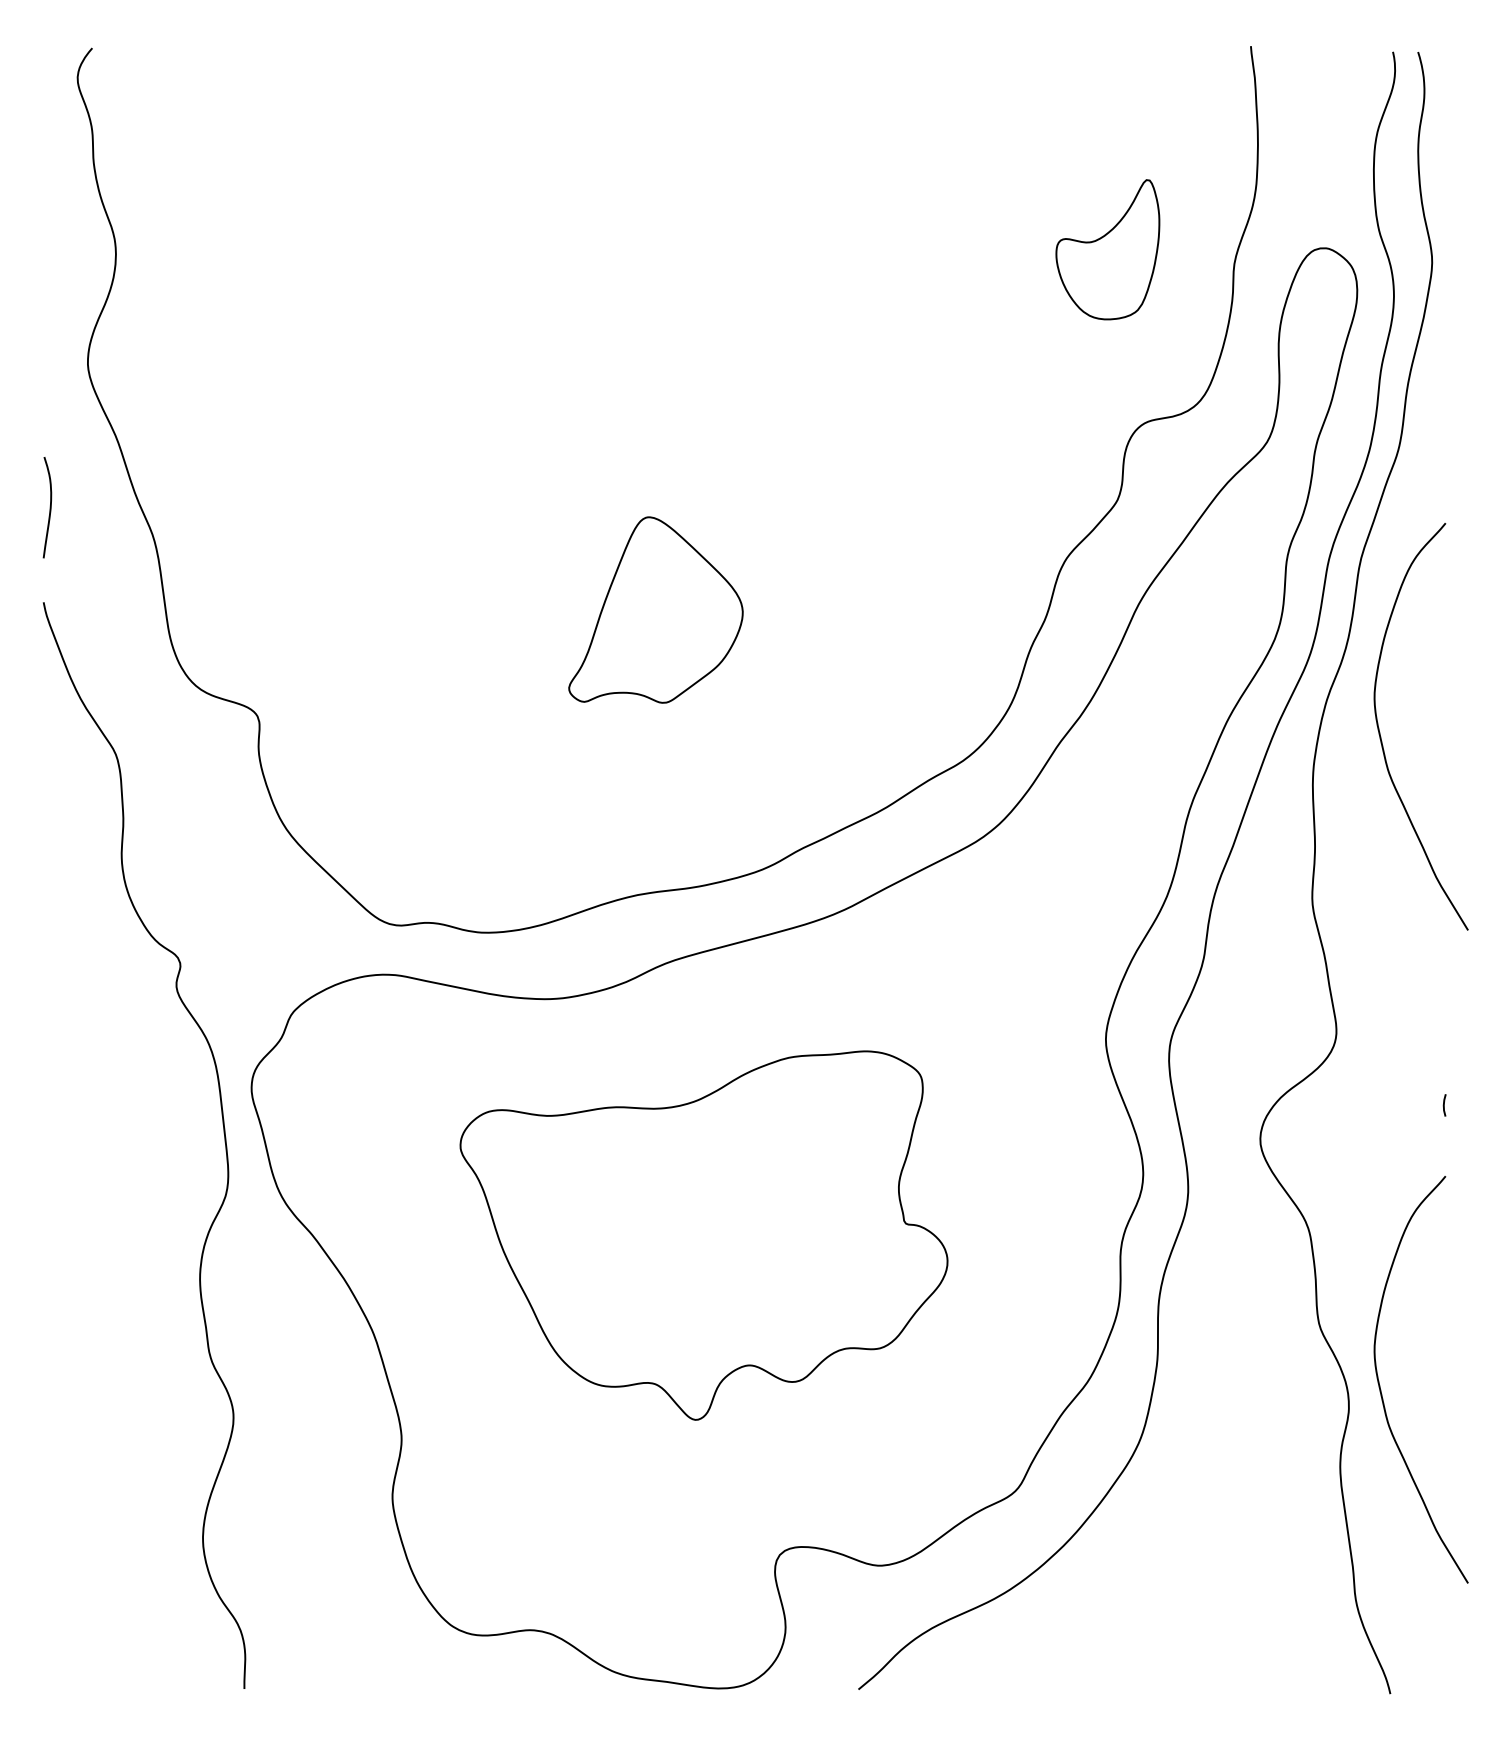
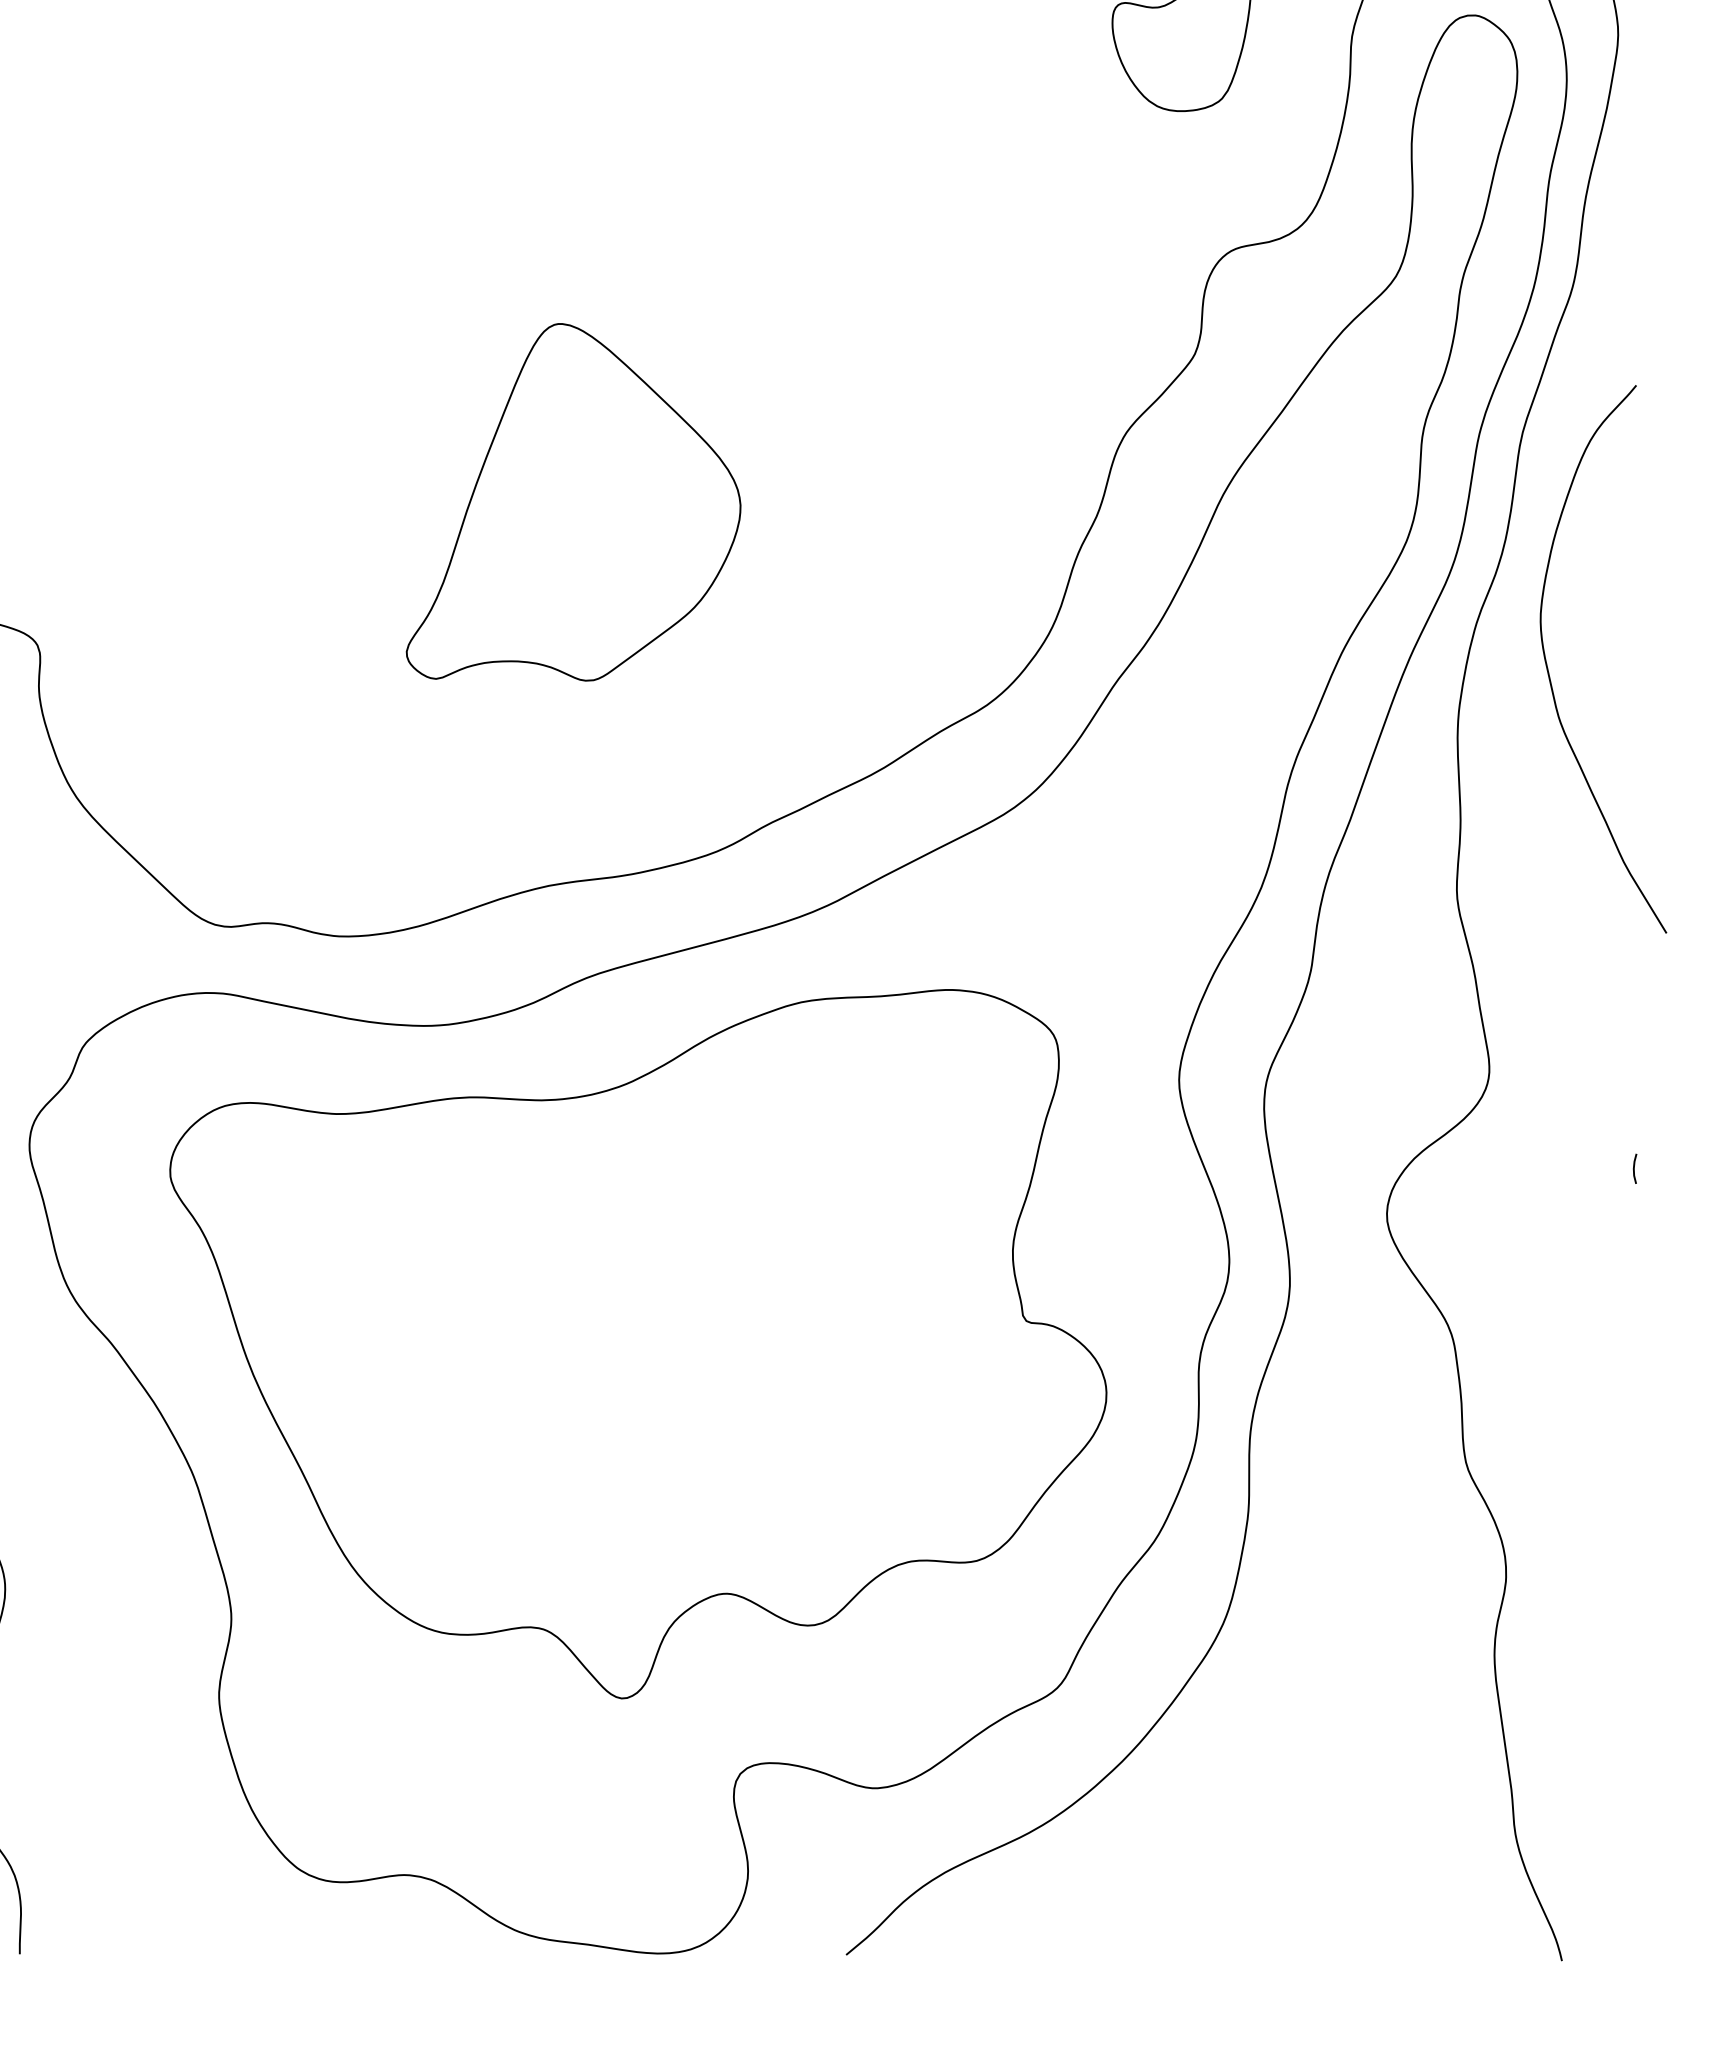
part: (655, 609) -> (573, 501), size x1.43
part: (703, 1235) -> (637, 1343), size x1.43
curve: (1381, 1389) -> (1549, 1551), removed

